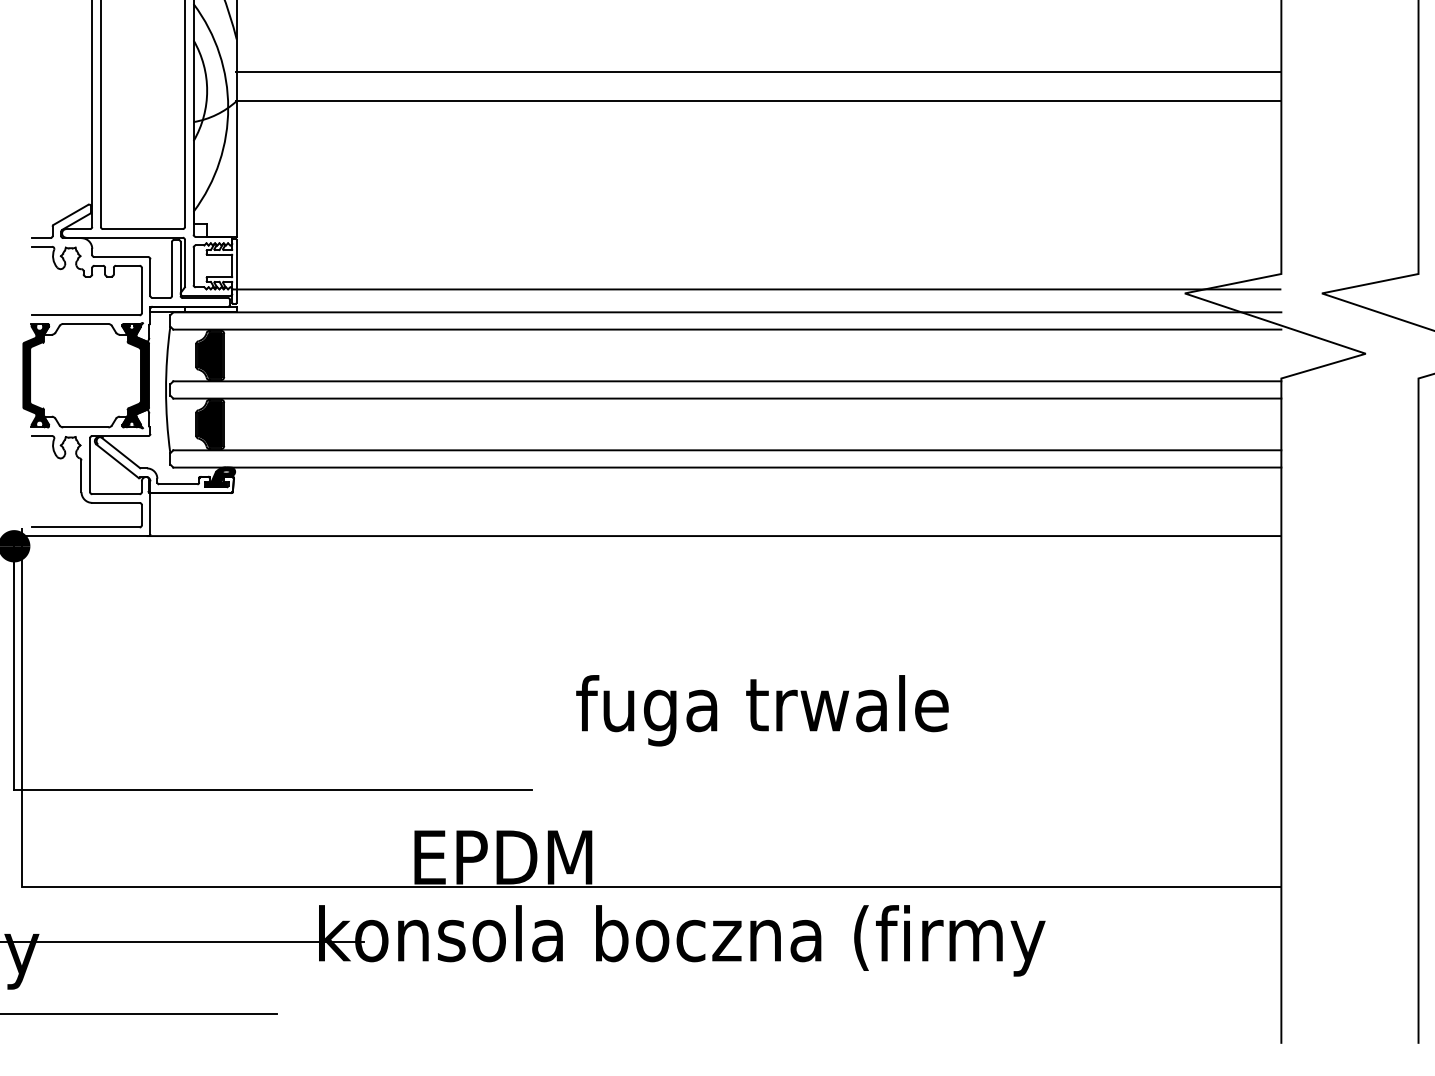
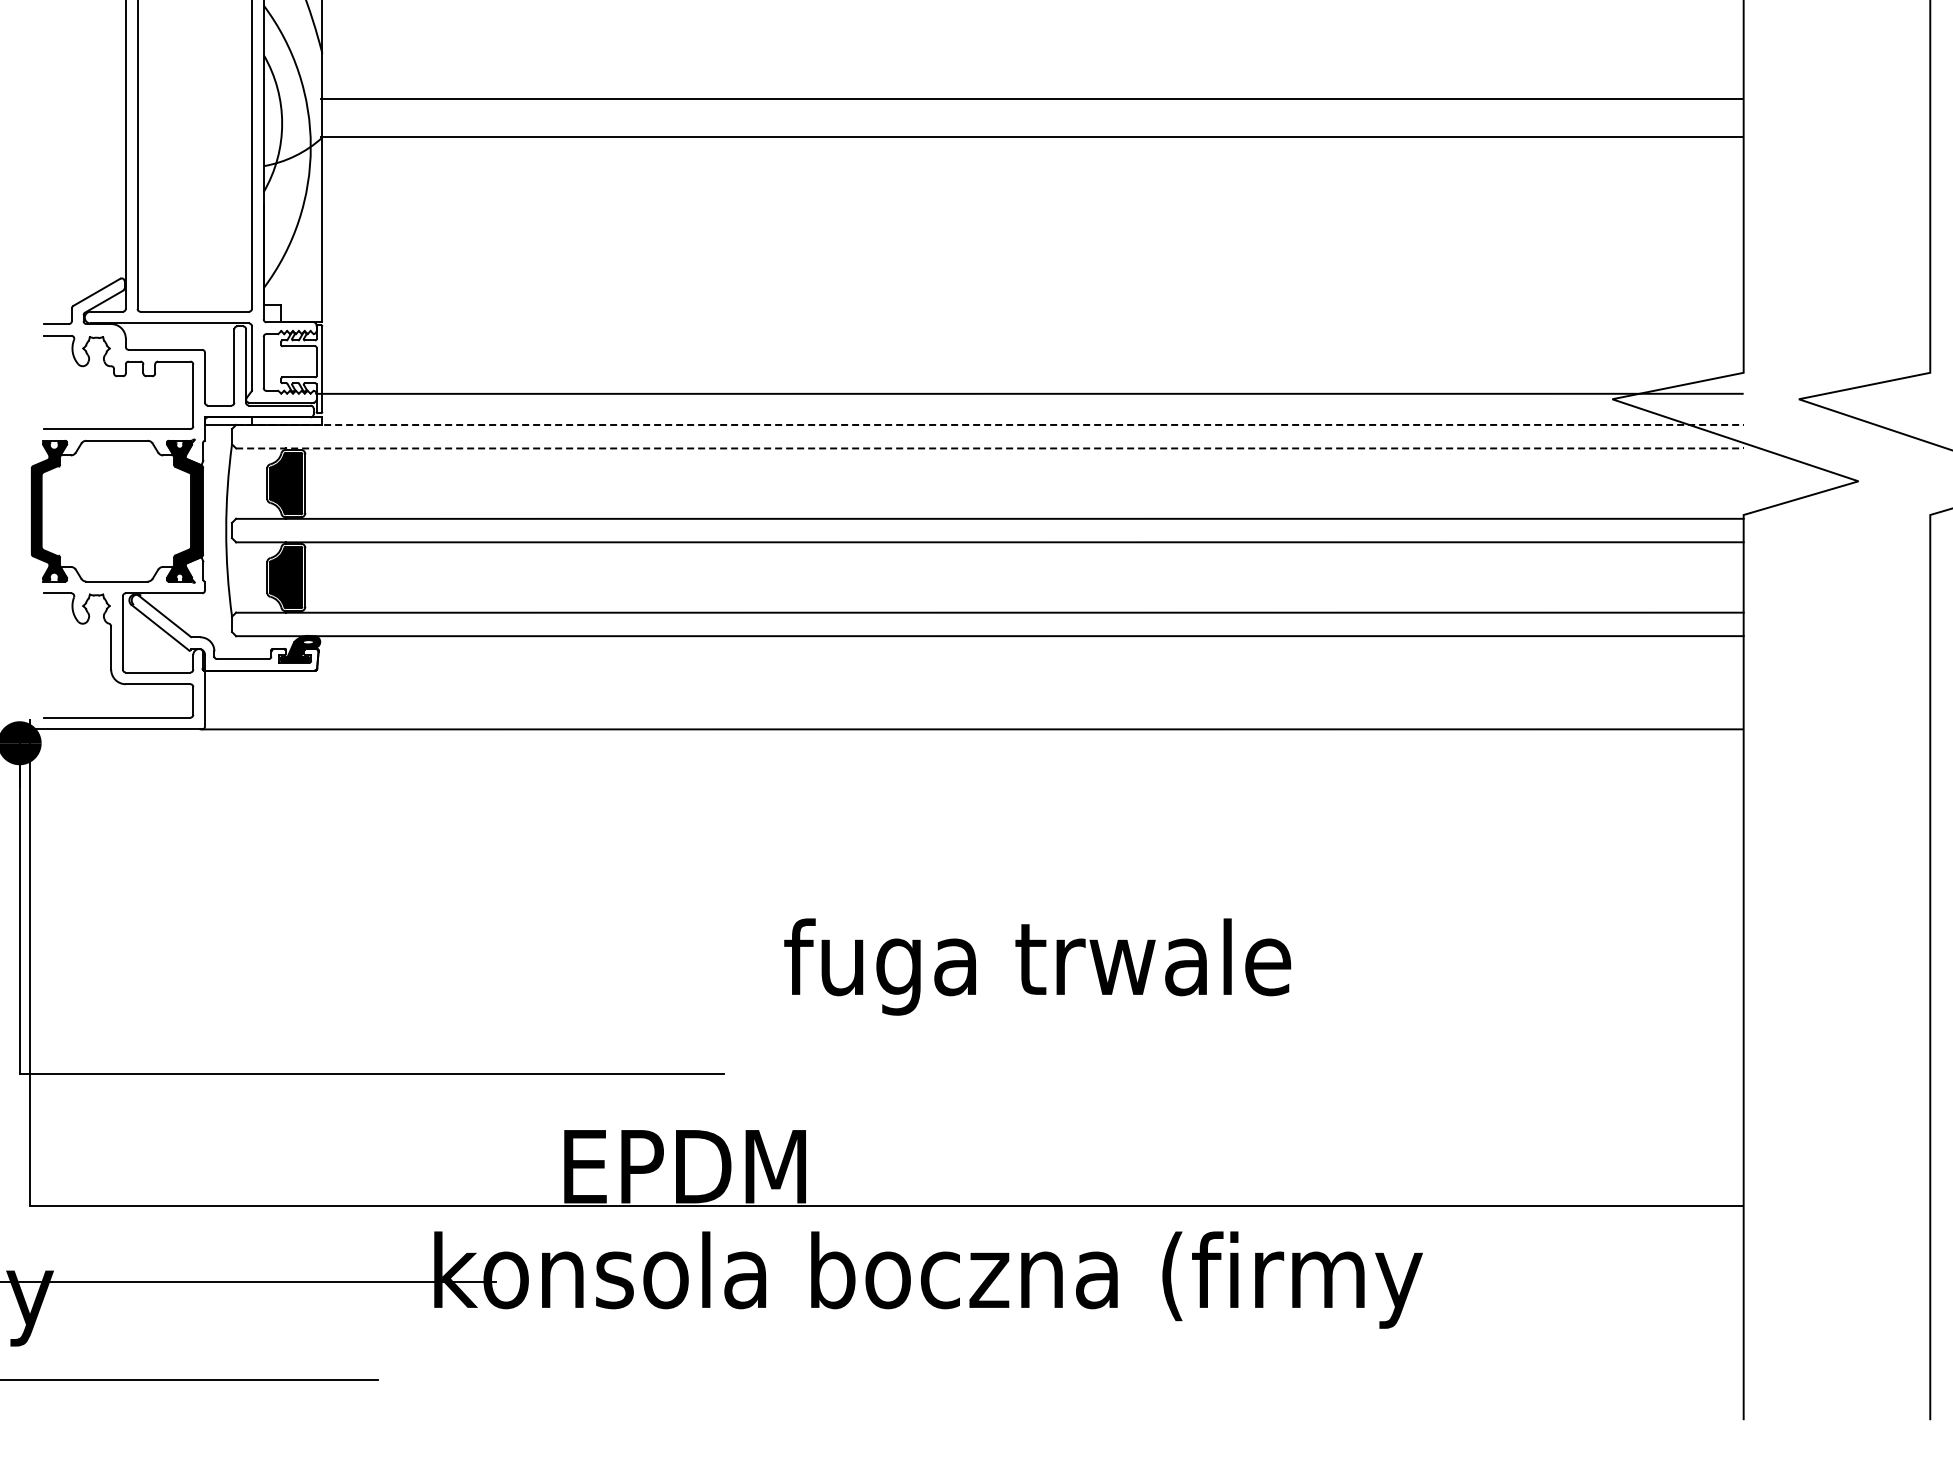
line: (727, 311) -> (989, 424), solid -> dashed
line: (727, 329) -> (989, 448), solid -> dashed

